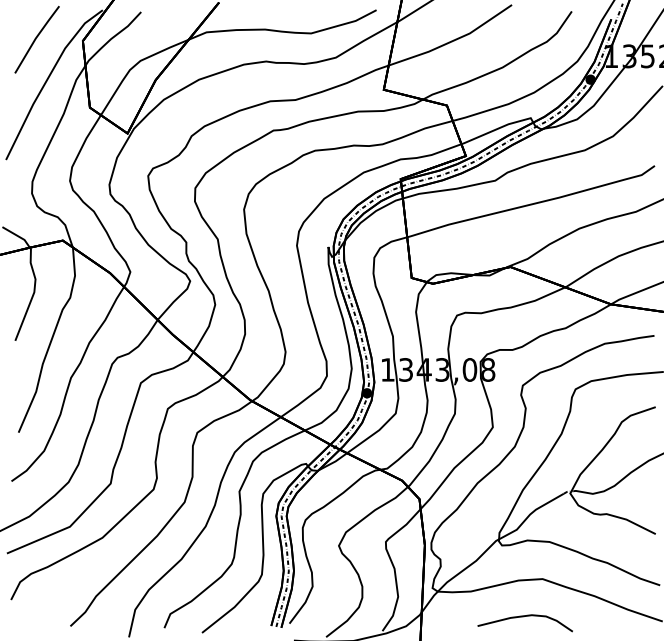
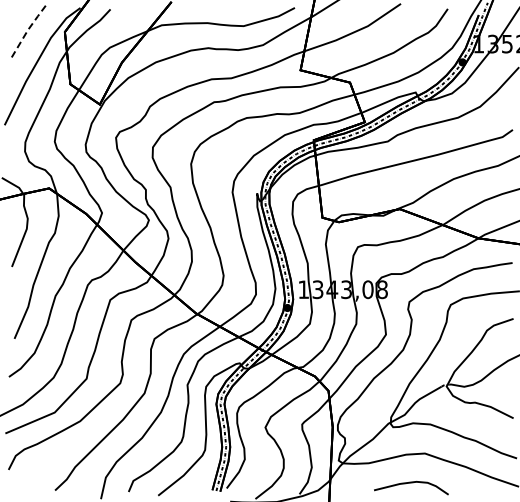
line: (36, 37) -> (28, 29), solid -> dashed

